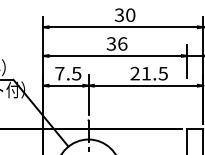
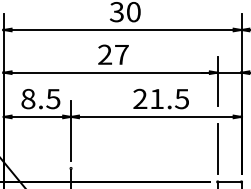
text: (116, 43) -> (112, 54), 36 -> 27
text: (59, 73) -> (27, 98), 7.5 -> 8.5
line: (187, 107) -> (218, 149), added

